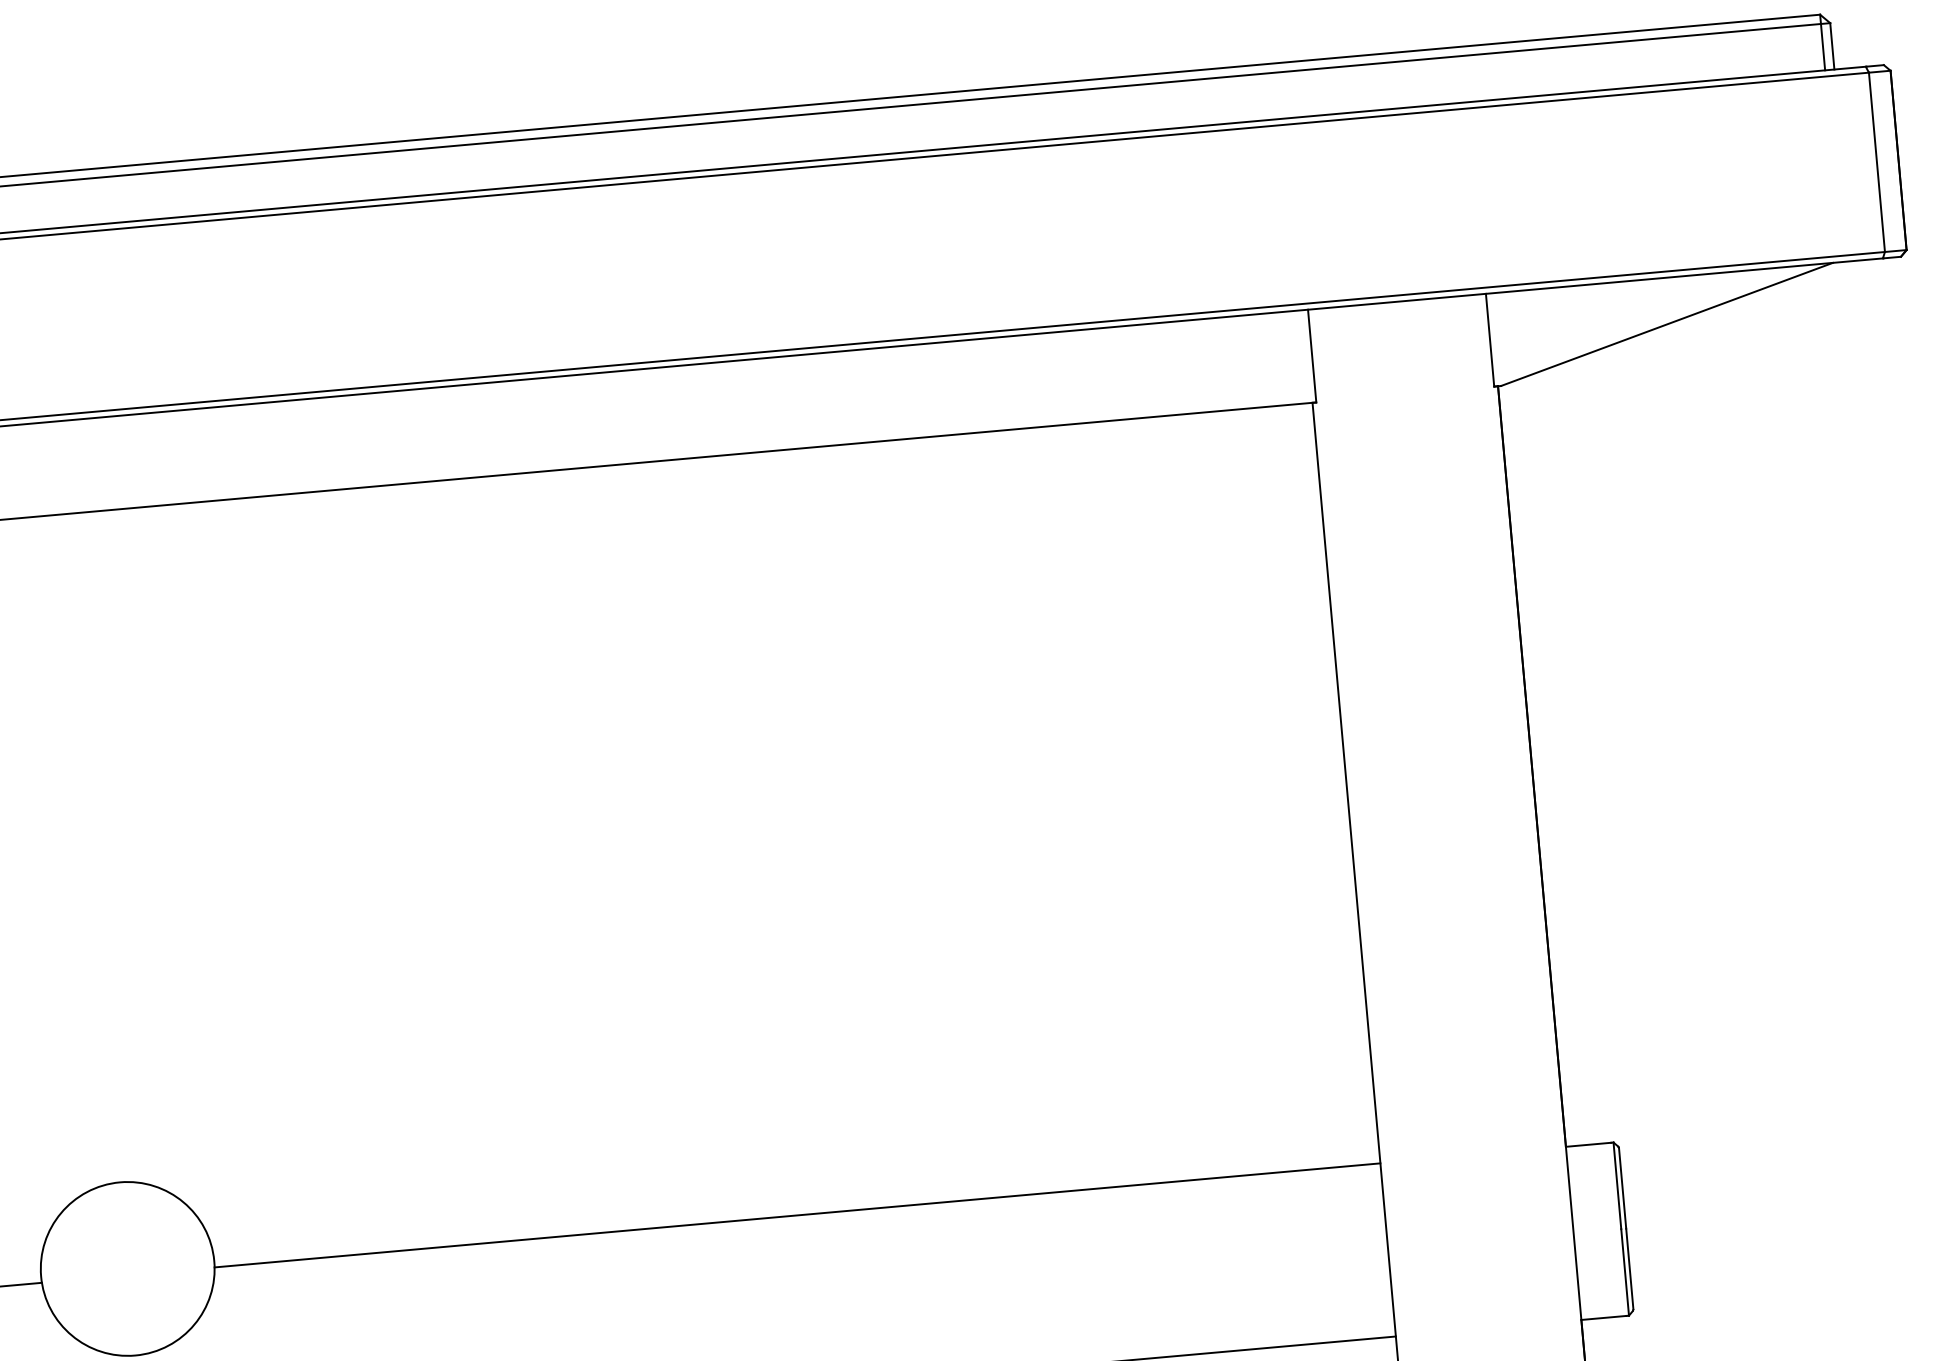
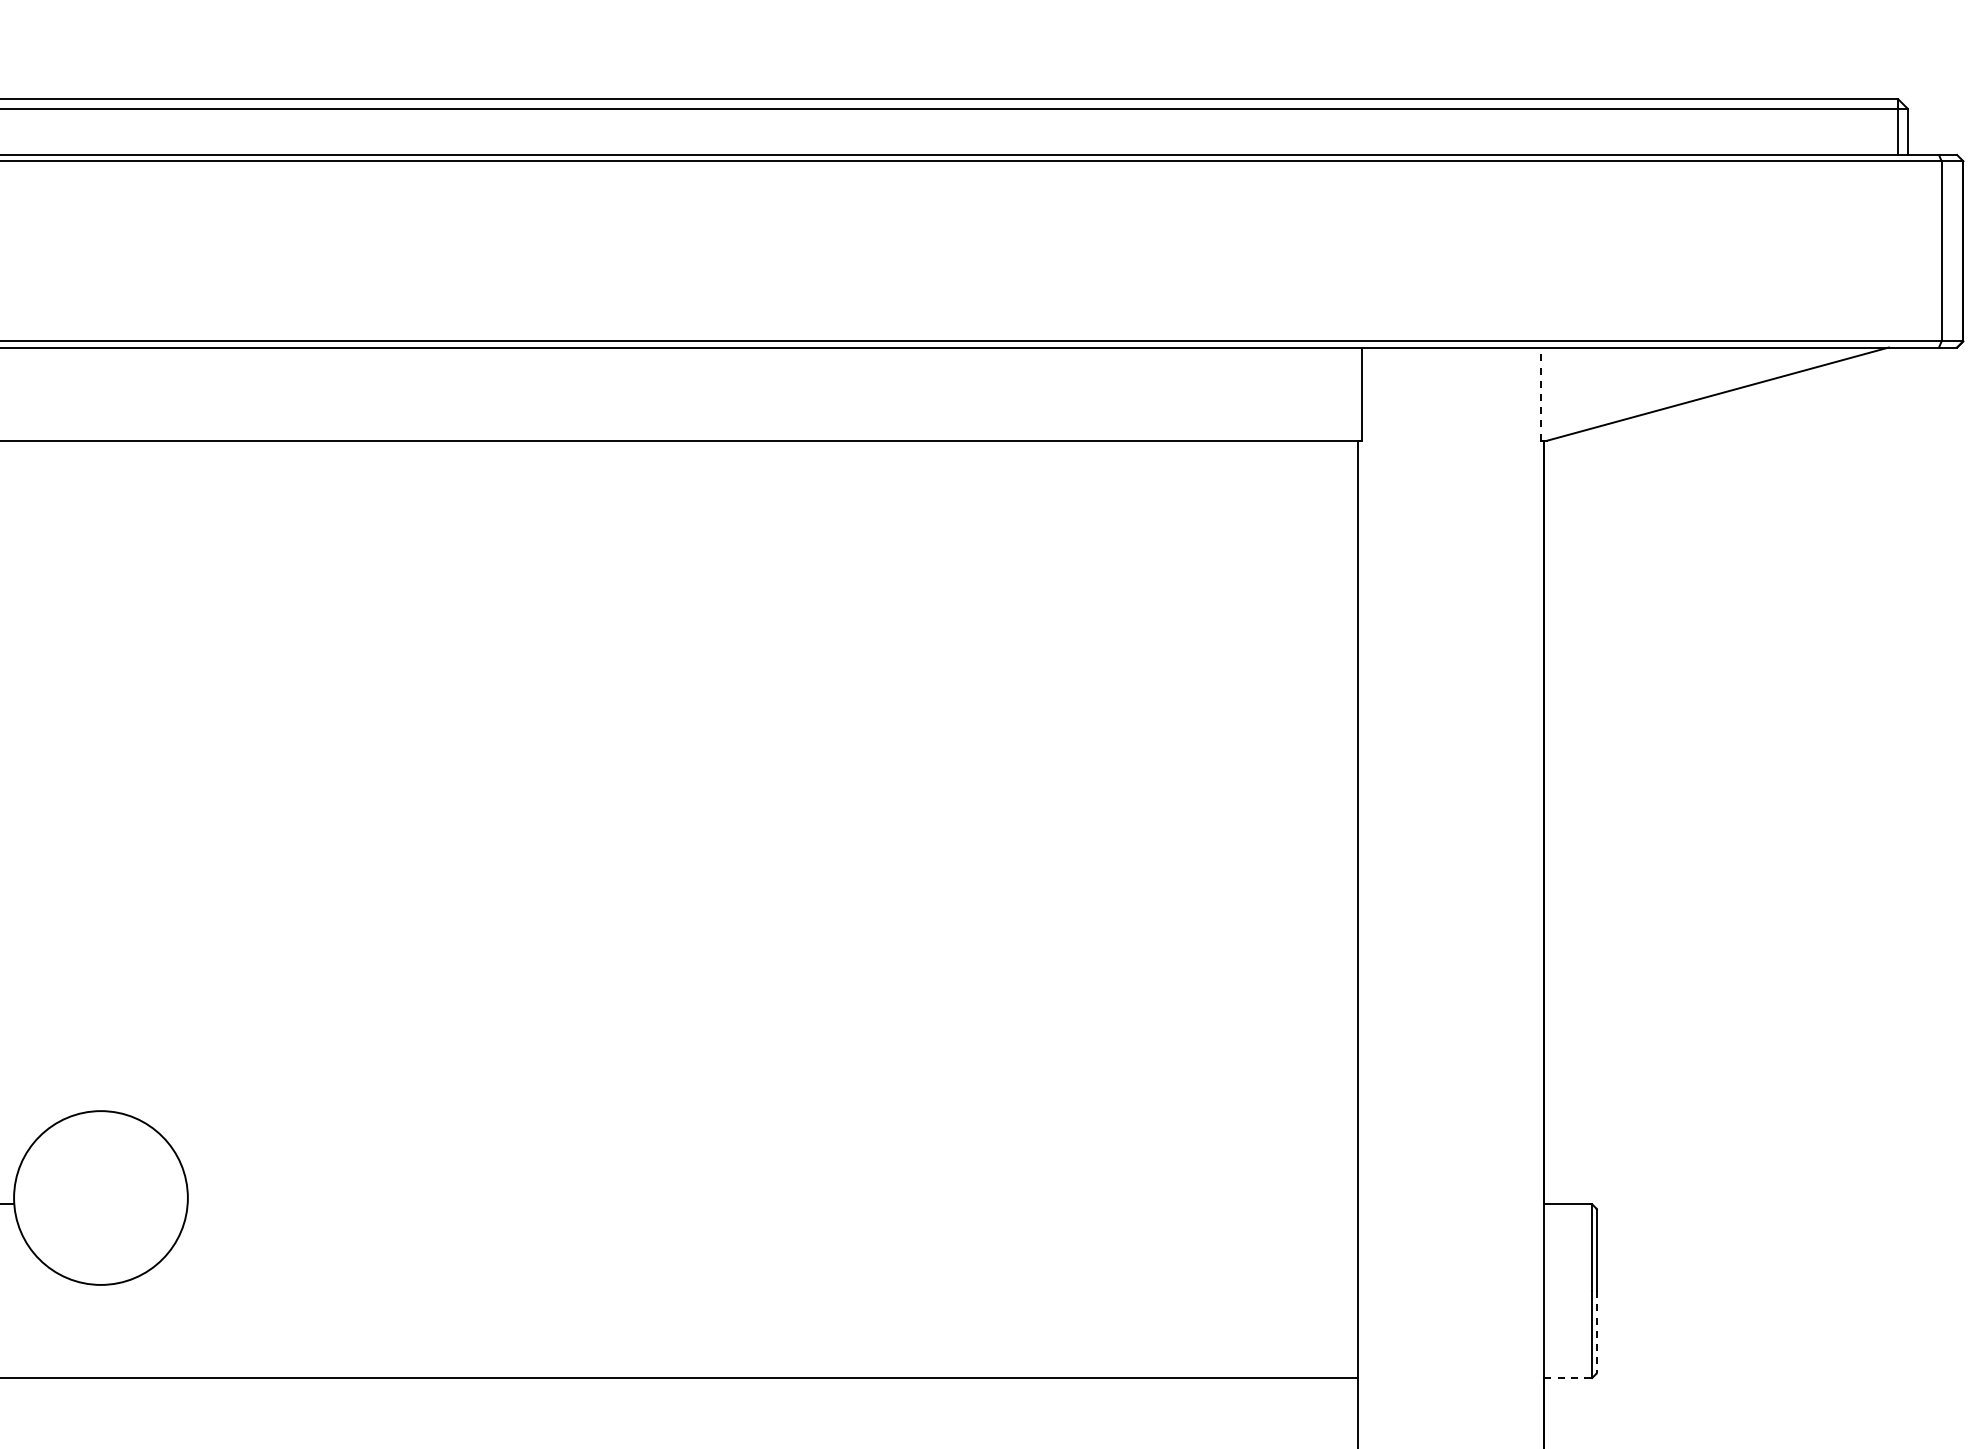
line: (1490, 340) -> (1540, 394), solid -> dashed
line: (797, 1215) -> (772, 1204), removed
line: (1630, 1268) -> (1597, 1331), solid -> dashed
line: (1604, 1318) -> (1567, 1378), solid -> dashed

